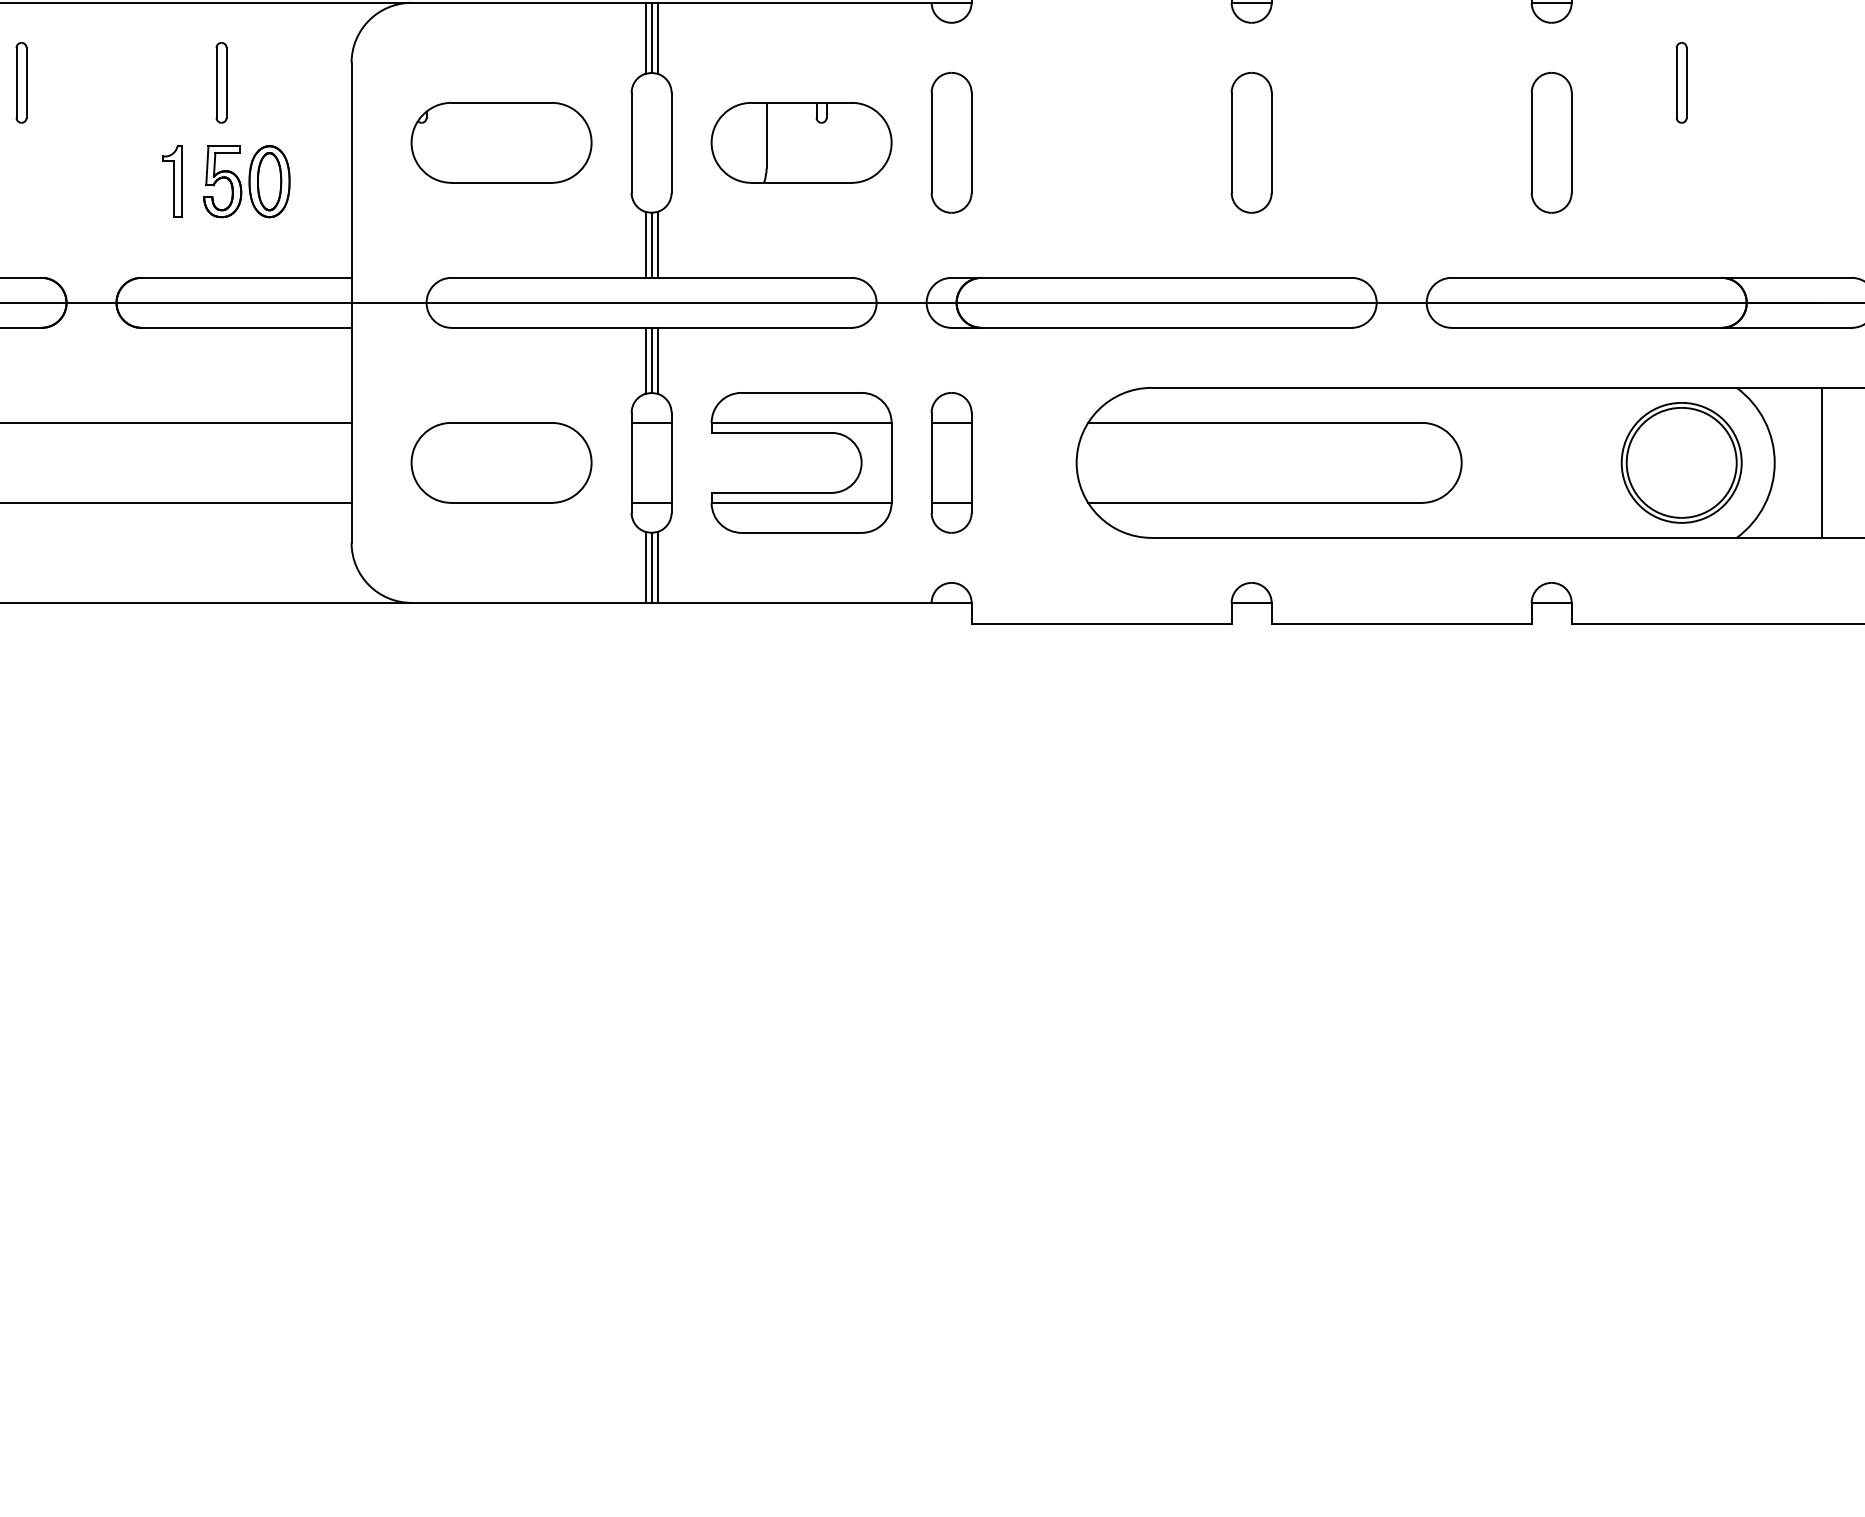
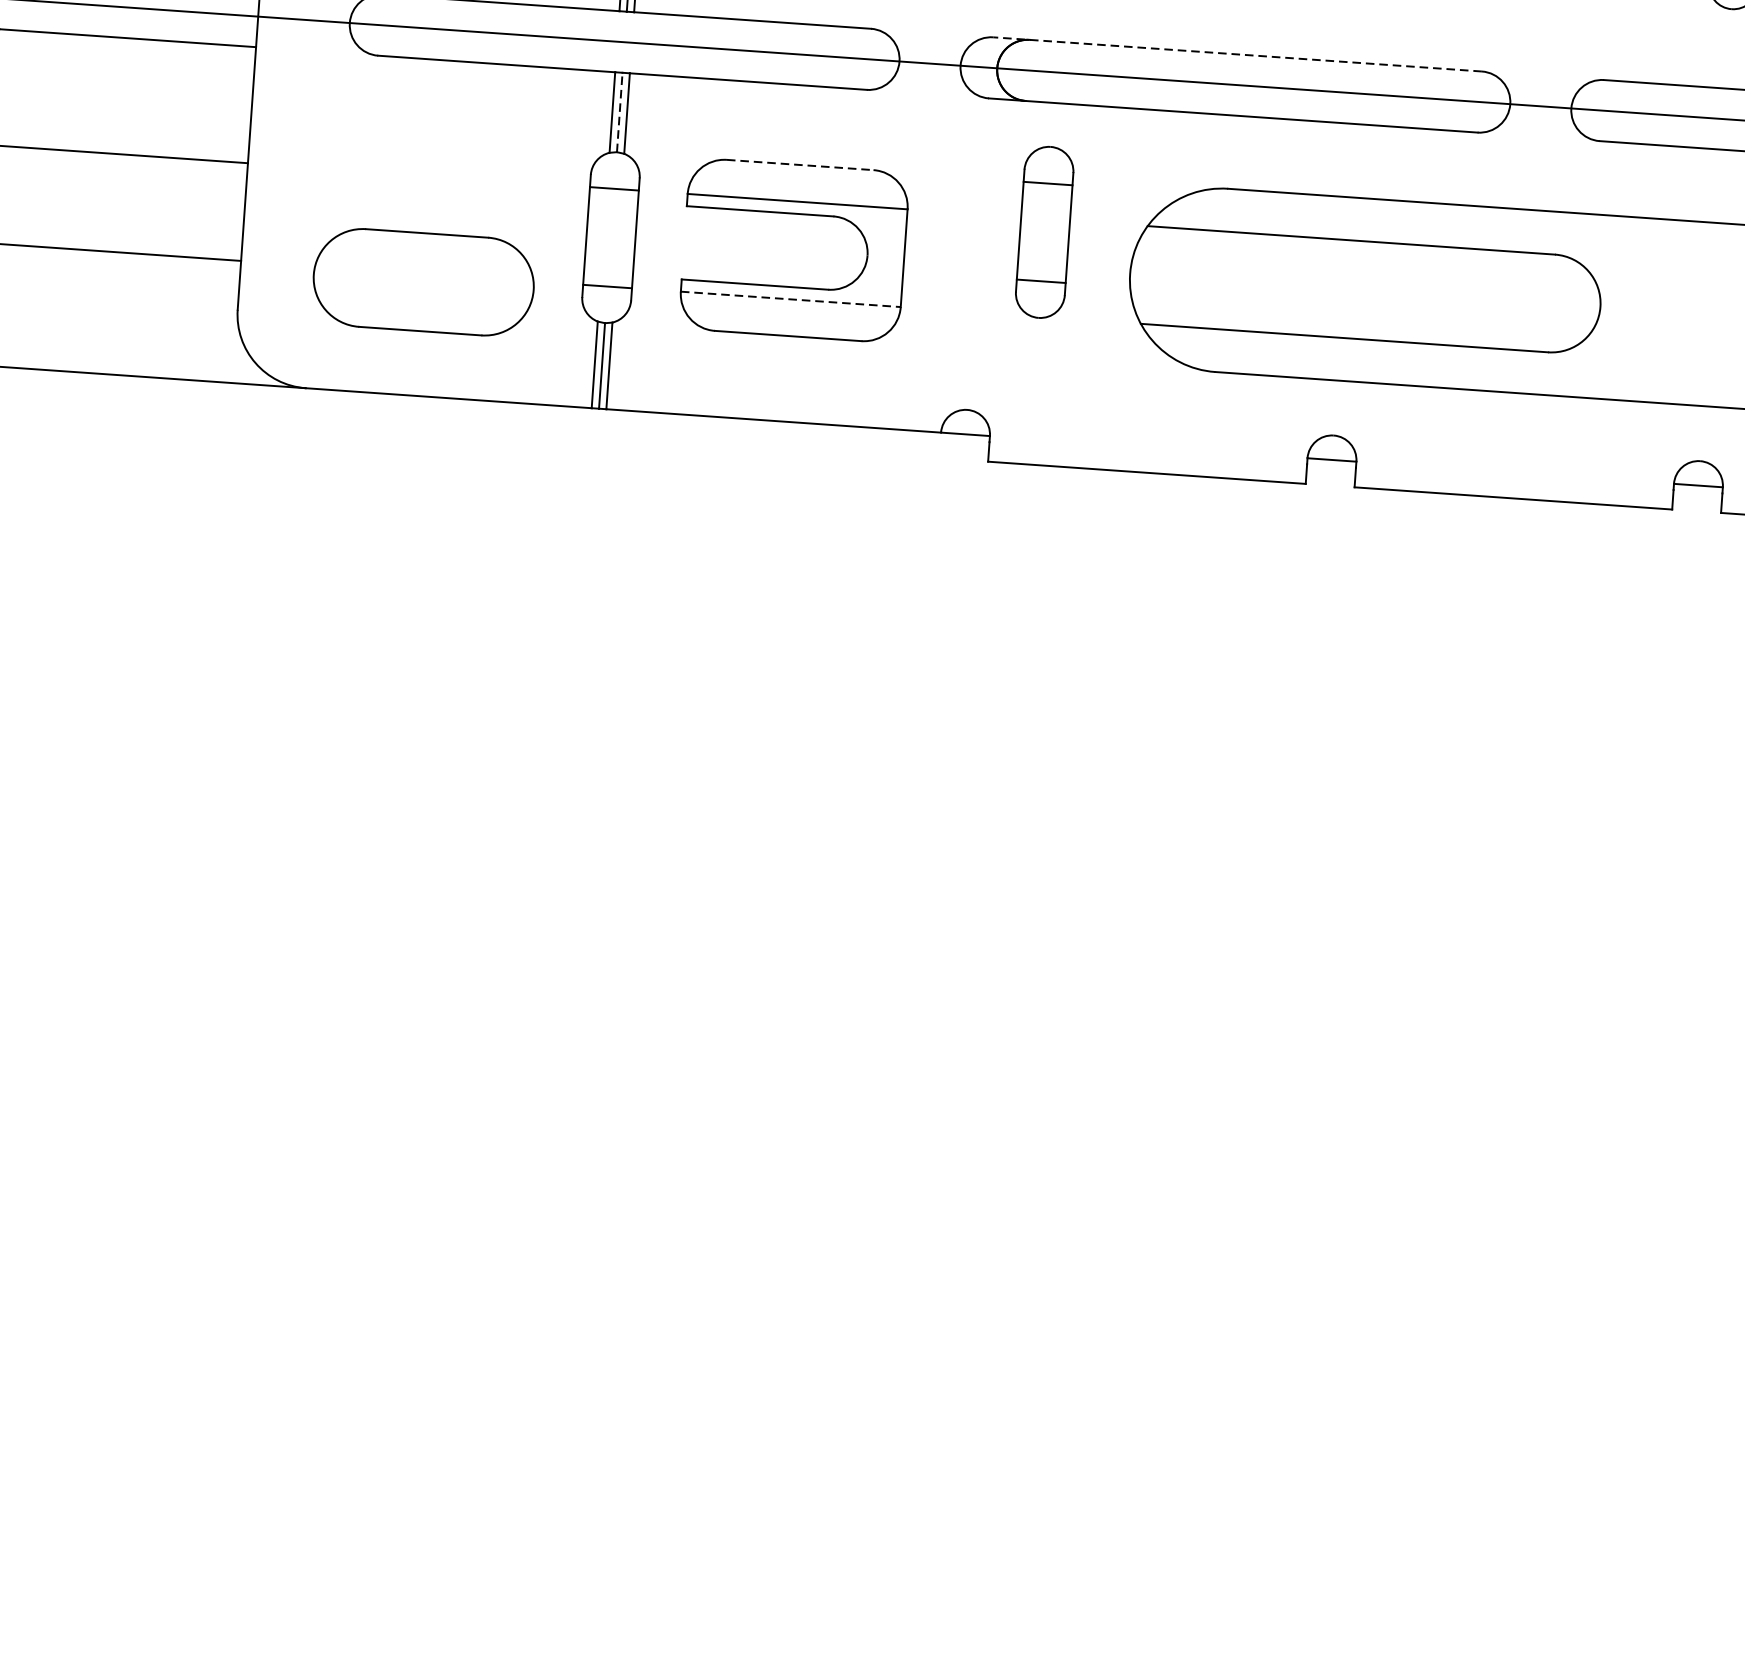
line: (1151, 277) -> (1237, 53), solid -> dashed
line: (651, 360) -> (619, 112), solid -> dashed
line: (802, 392) -> (801, 164), solid -> dashed
part: (501, 462) -> (423, 281), moved
part: (951, 462) -> (1044, 231), moved
line: (802, 502) -> (791, 298), solid -> dashed

